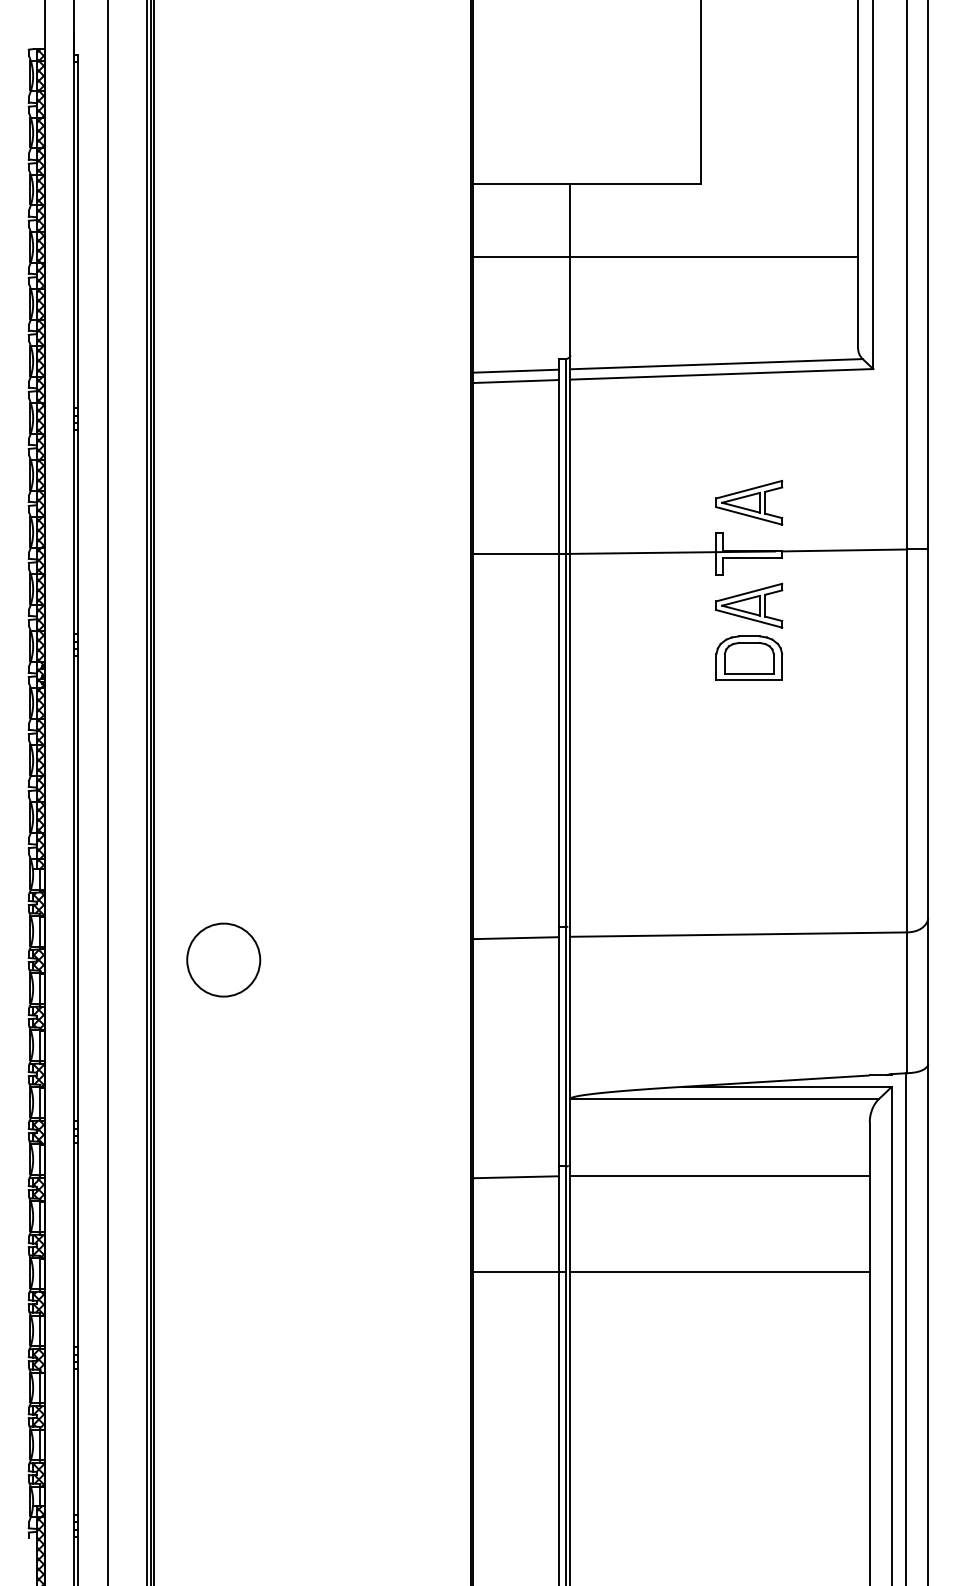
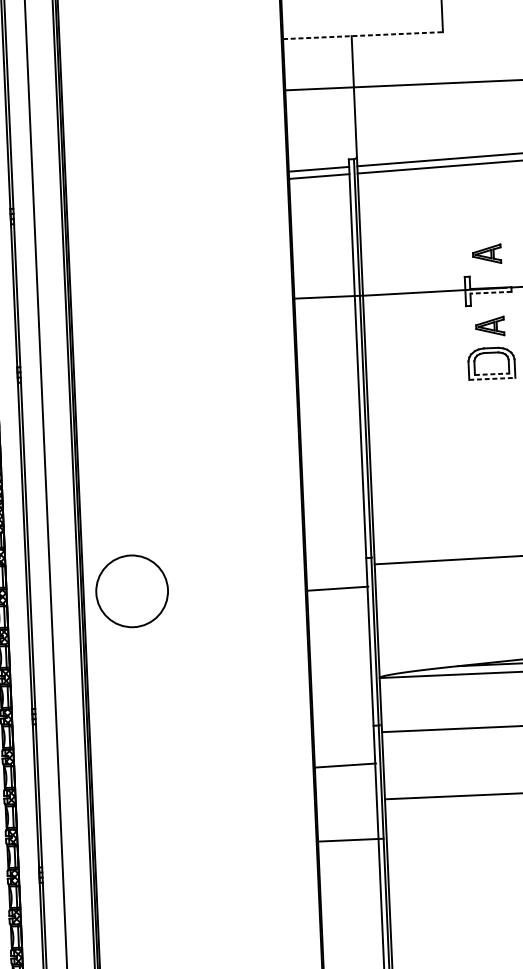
line: (586, 183) -> (362, 35), solid -> dashed
part: (749, 502) -> (487, 254), size x0.6
line: (752, 557) -> (490, 292), solid -> dashed
part: (749, 605) -> (490, 326), size x0.6
line: (749, 673) -> (492, 374), solid -> dashed
line: (749, 680) -> (492, 379), solid -> dashed
line: (515, 938) -> (337, 588), moved
part: (223, 959) -> (132, 590), size x1.4
line: (515, 1177) -> (345, 765), moved
line: (519, 1271) -> (350, 839), moved

